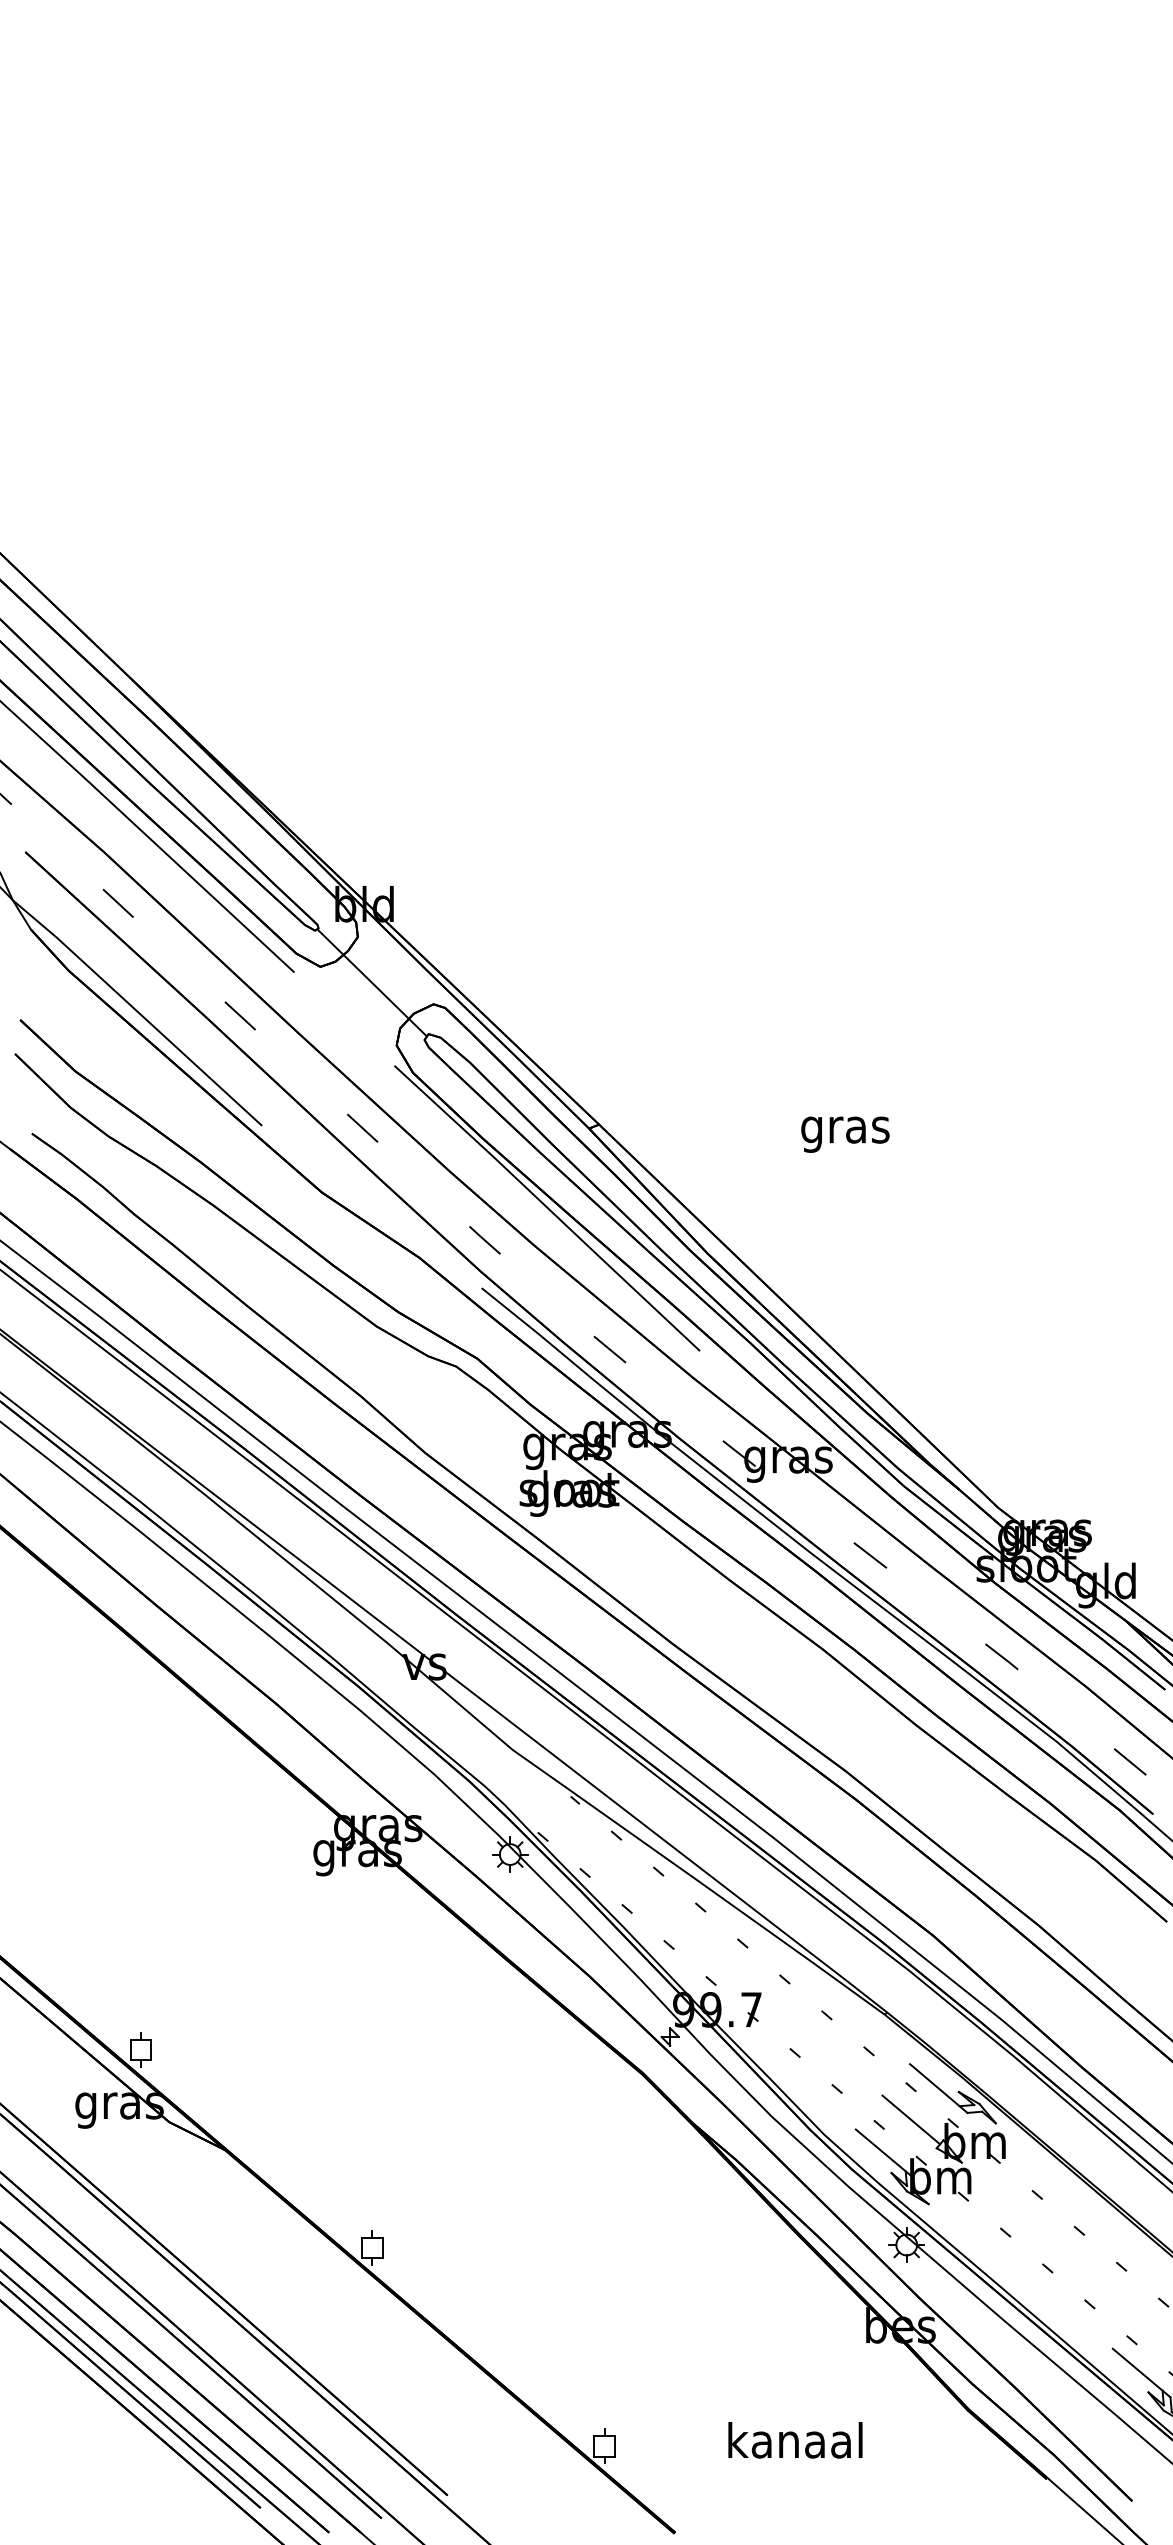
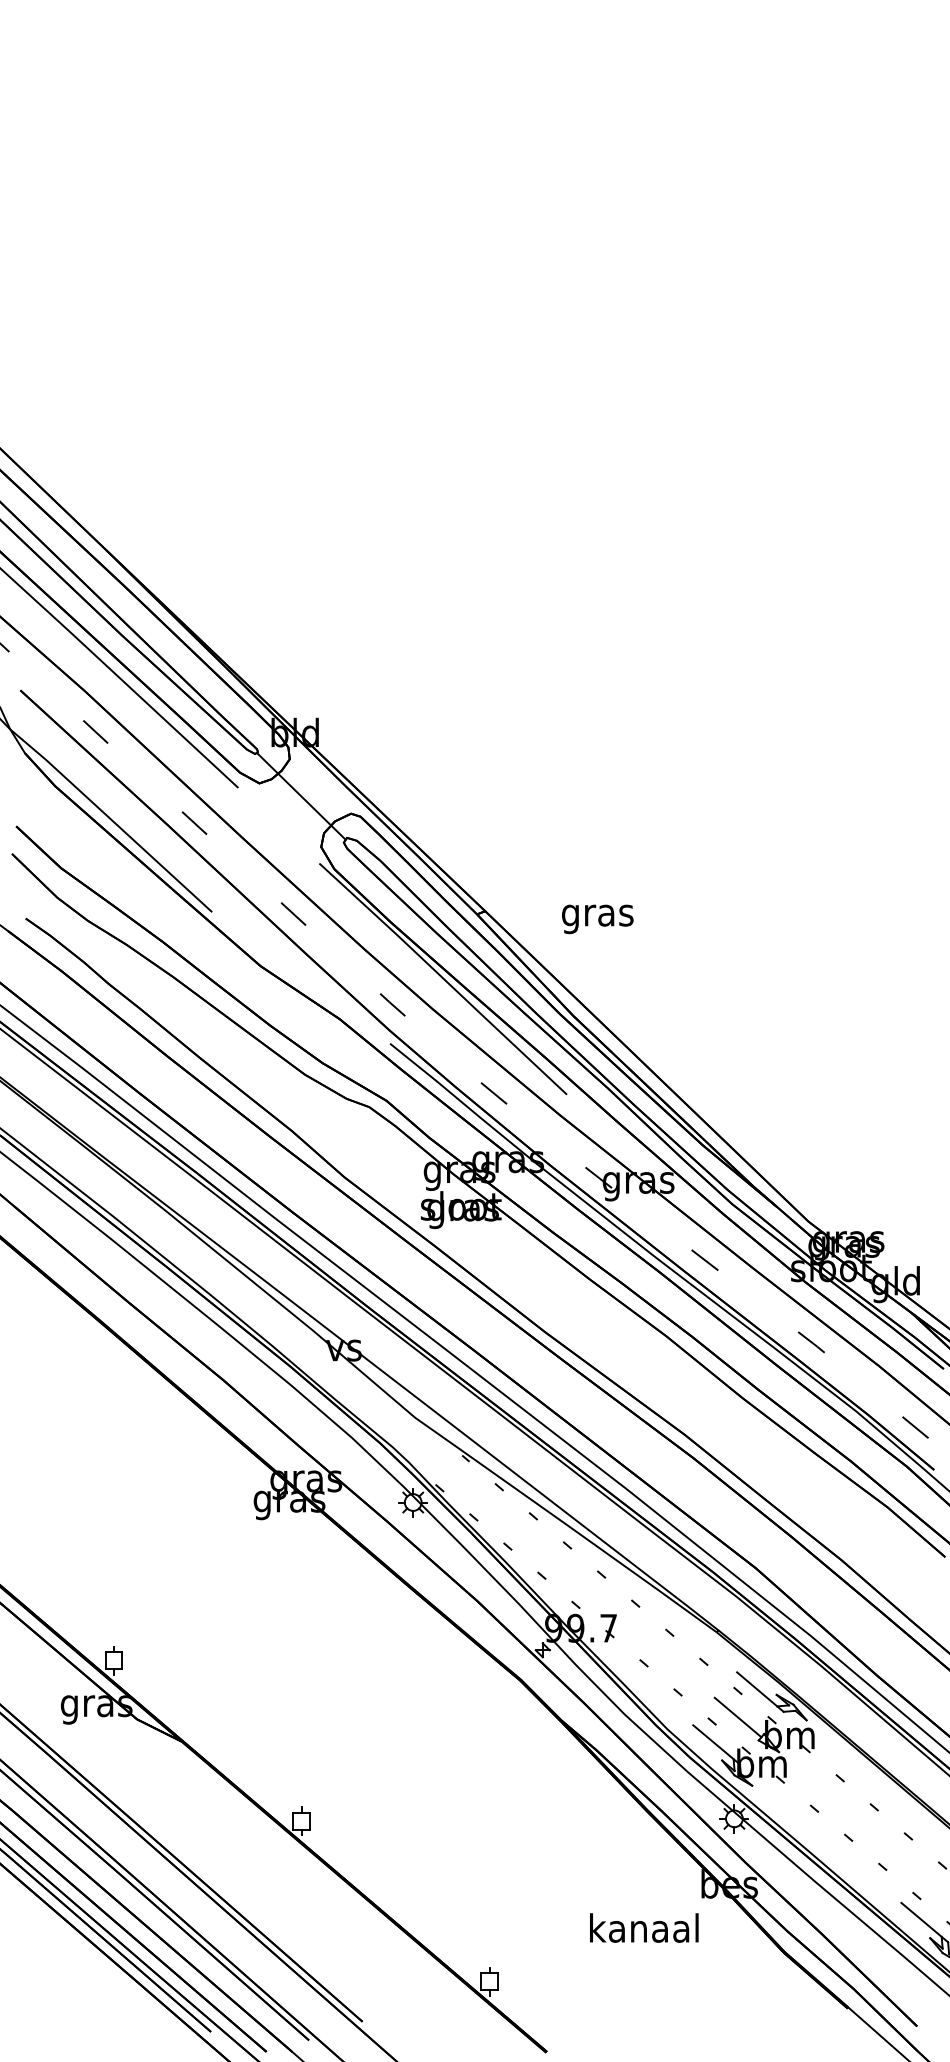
text: (845, 1134) -> (597, 919), moved
text: (795, 2439) -> (644, 1927), moved

